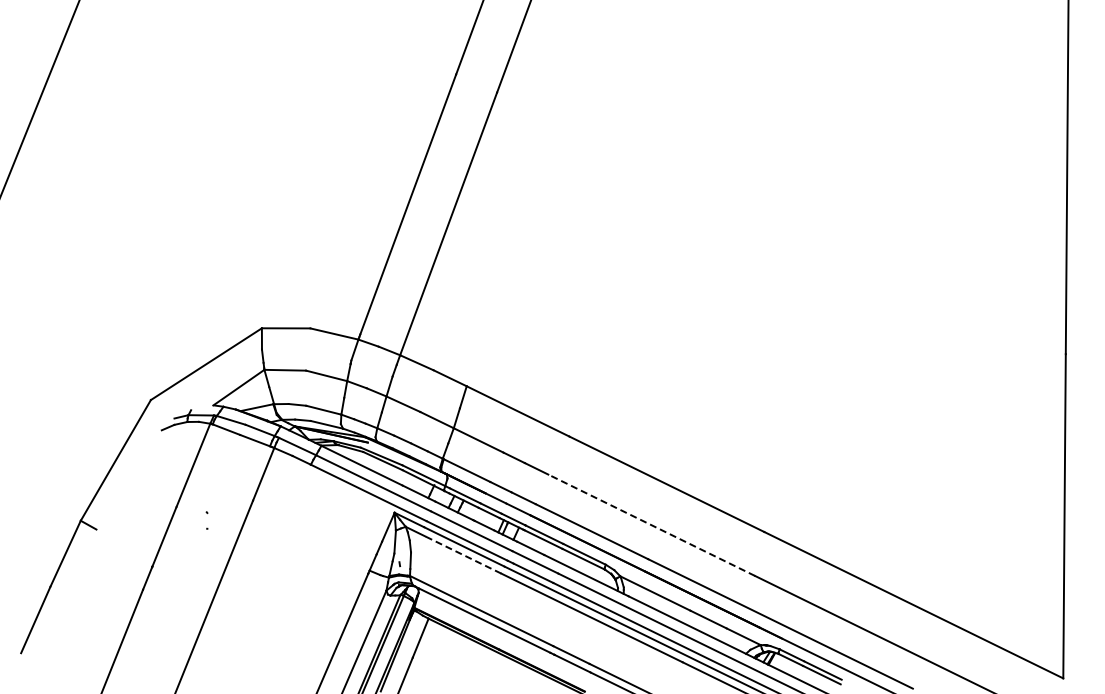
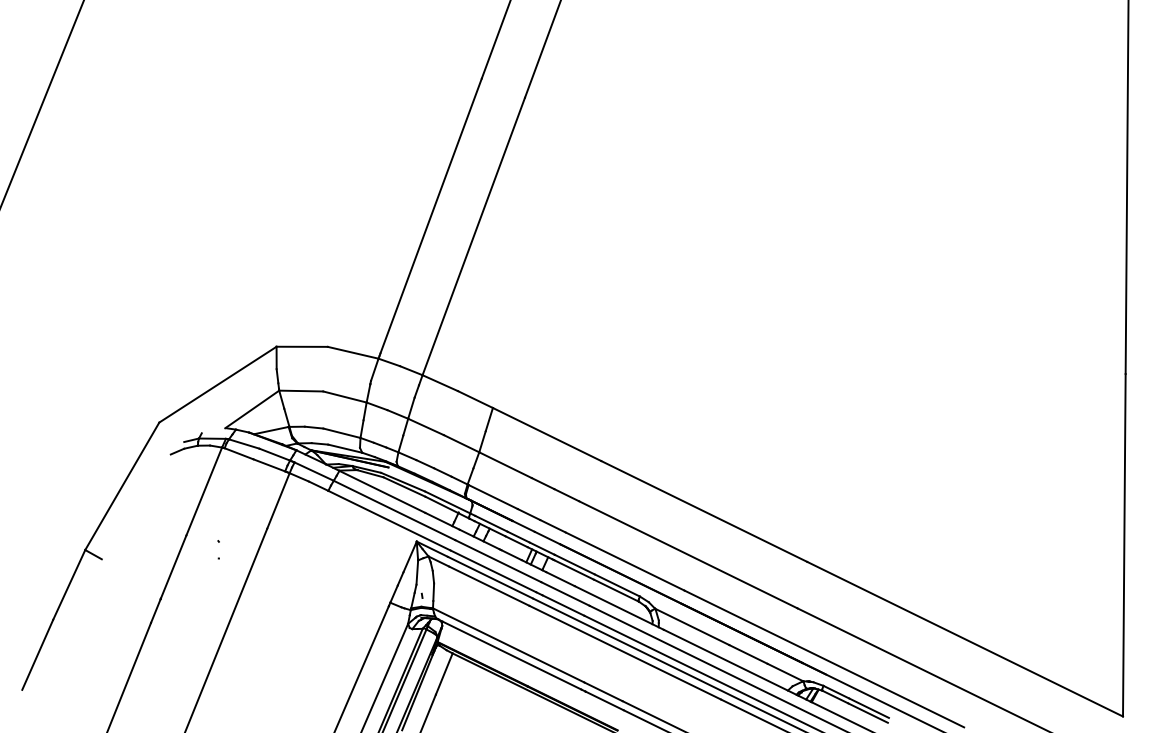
line: (651, 525) -> (688, 555), dashed -> solid
line: (462, 554) -> (488, 585), dashed -> solid

